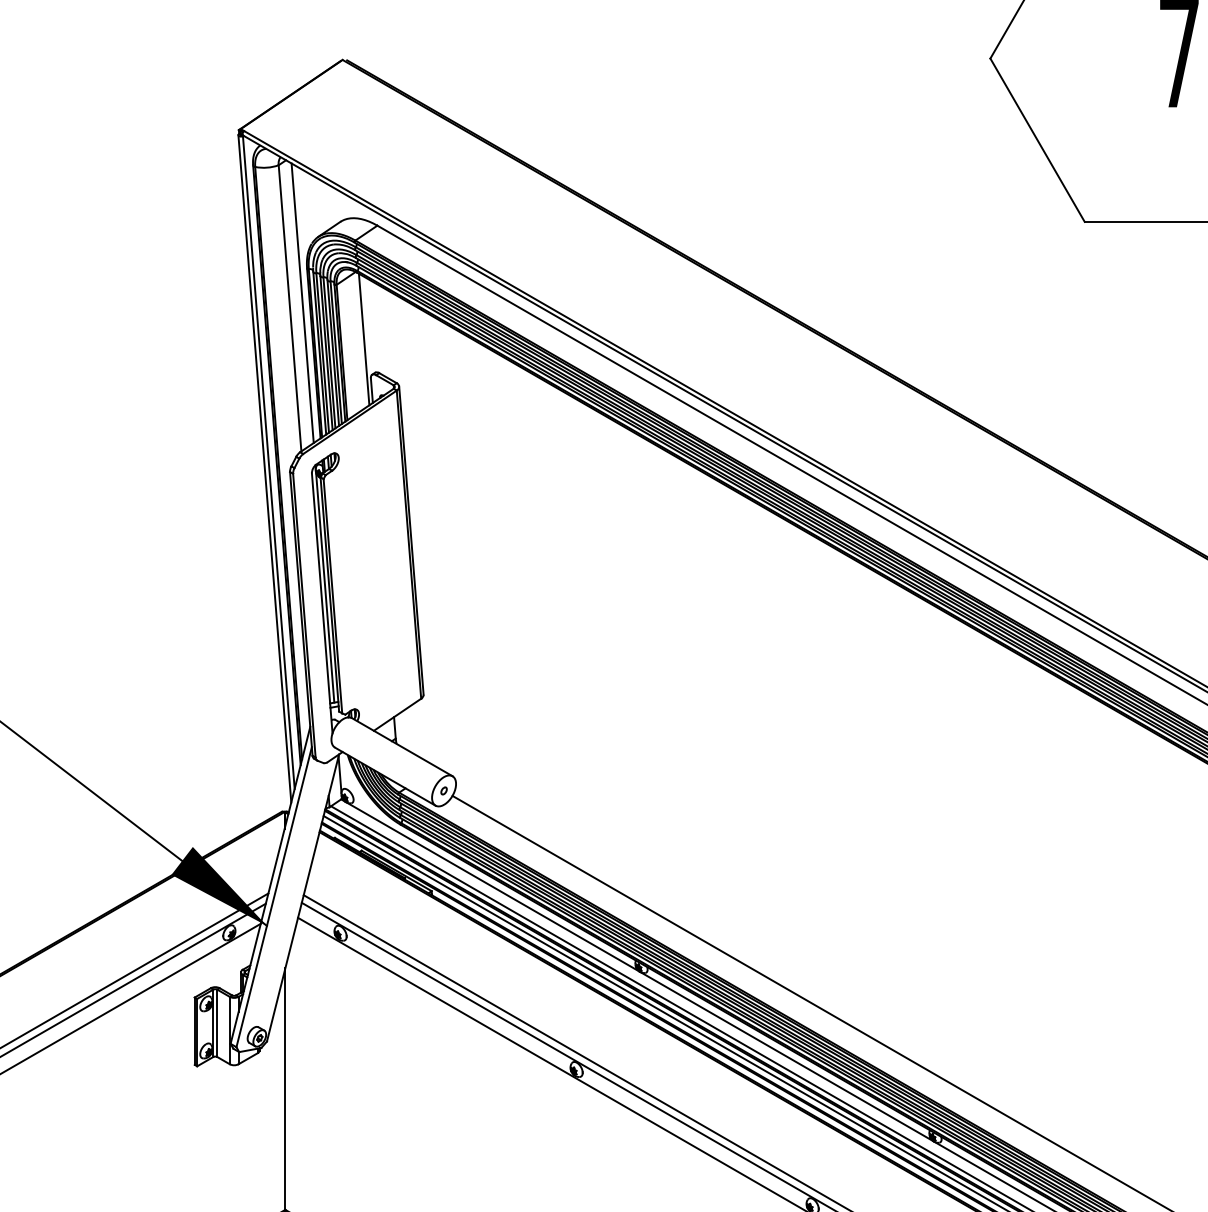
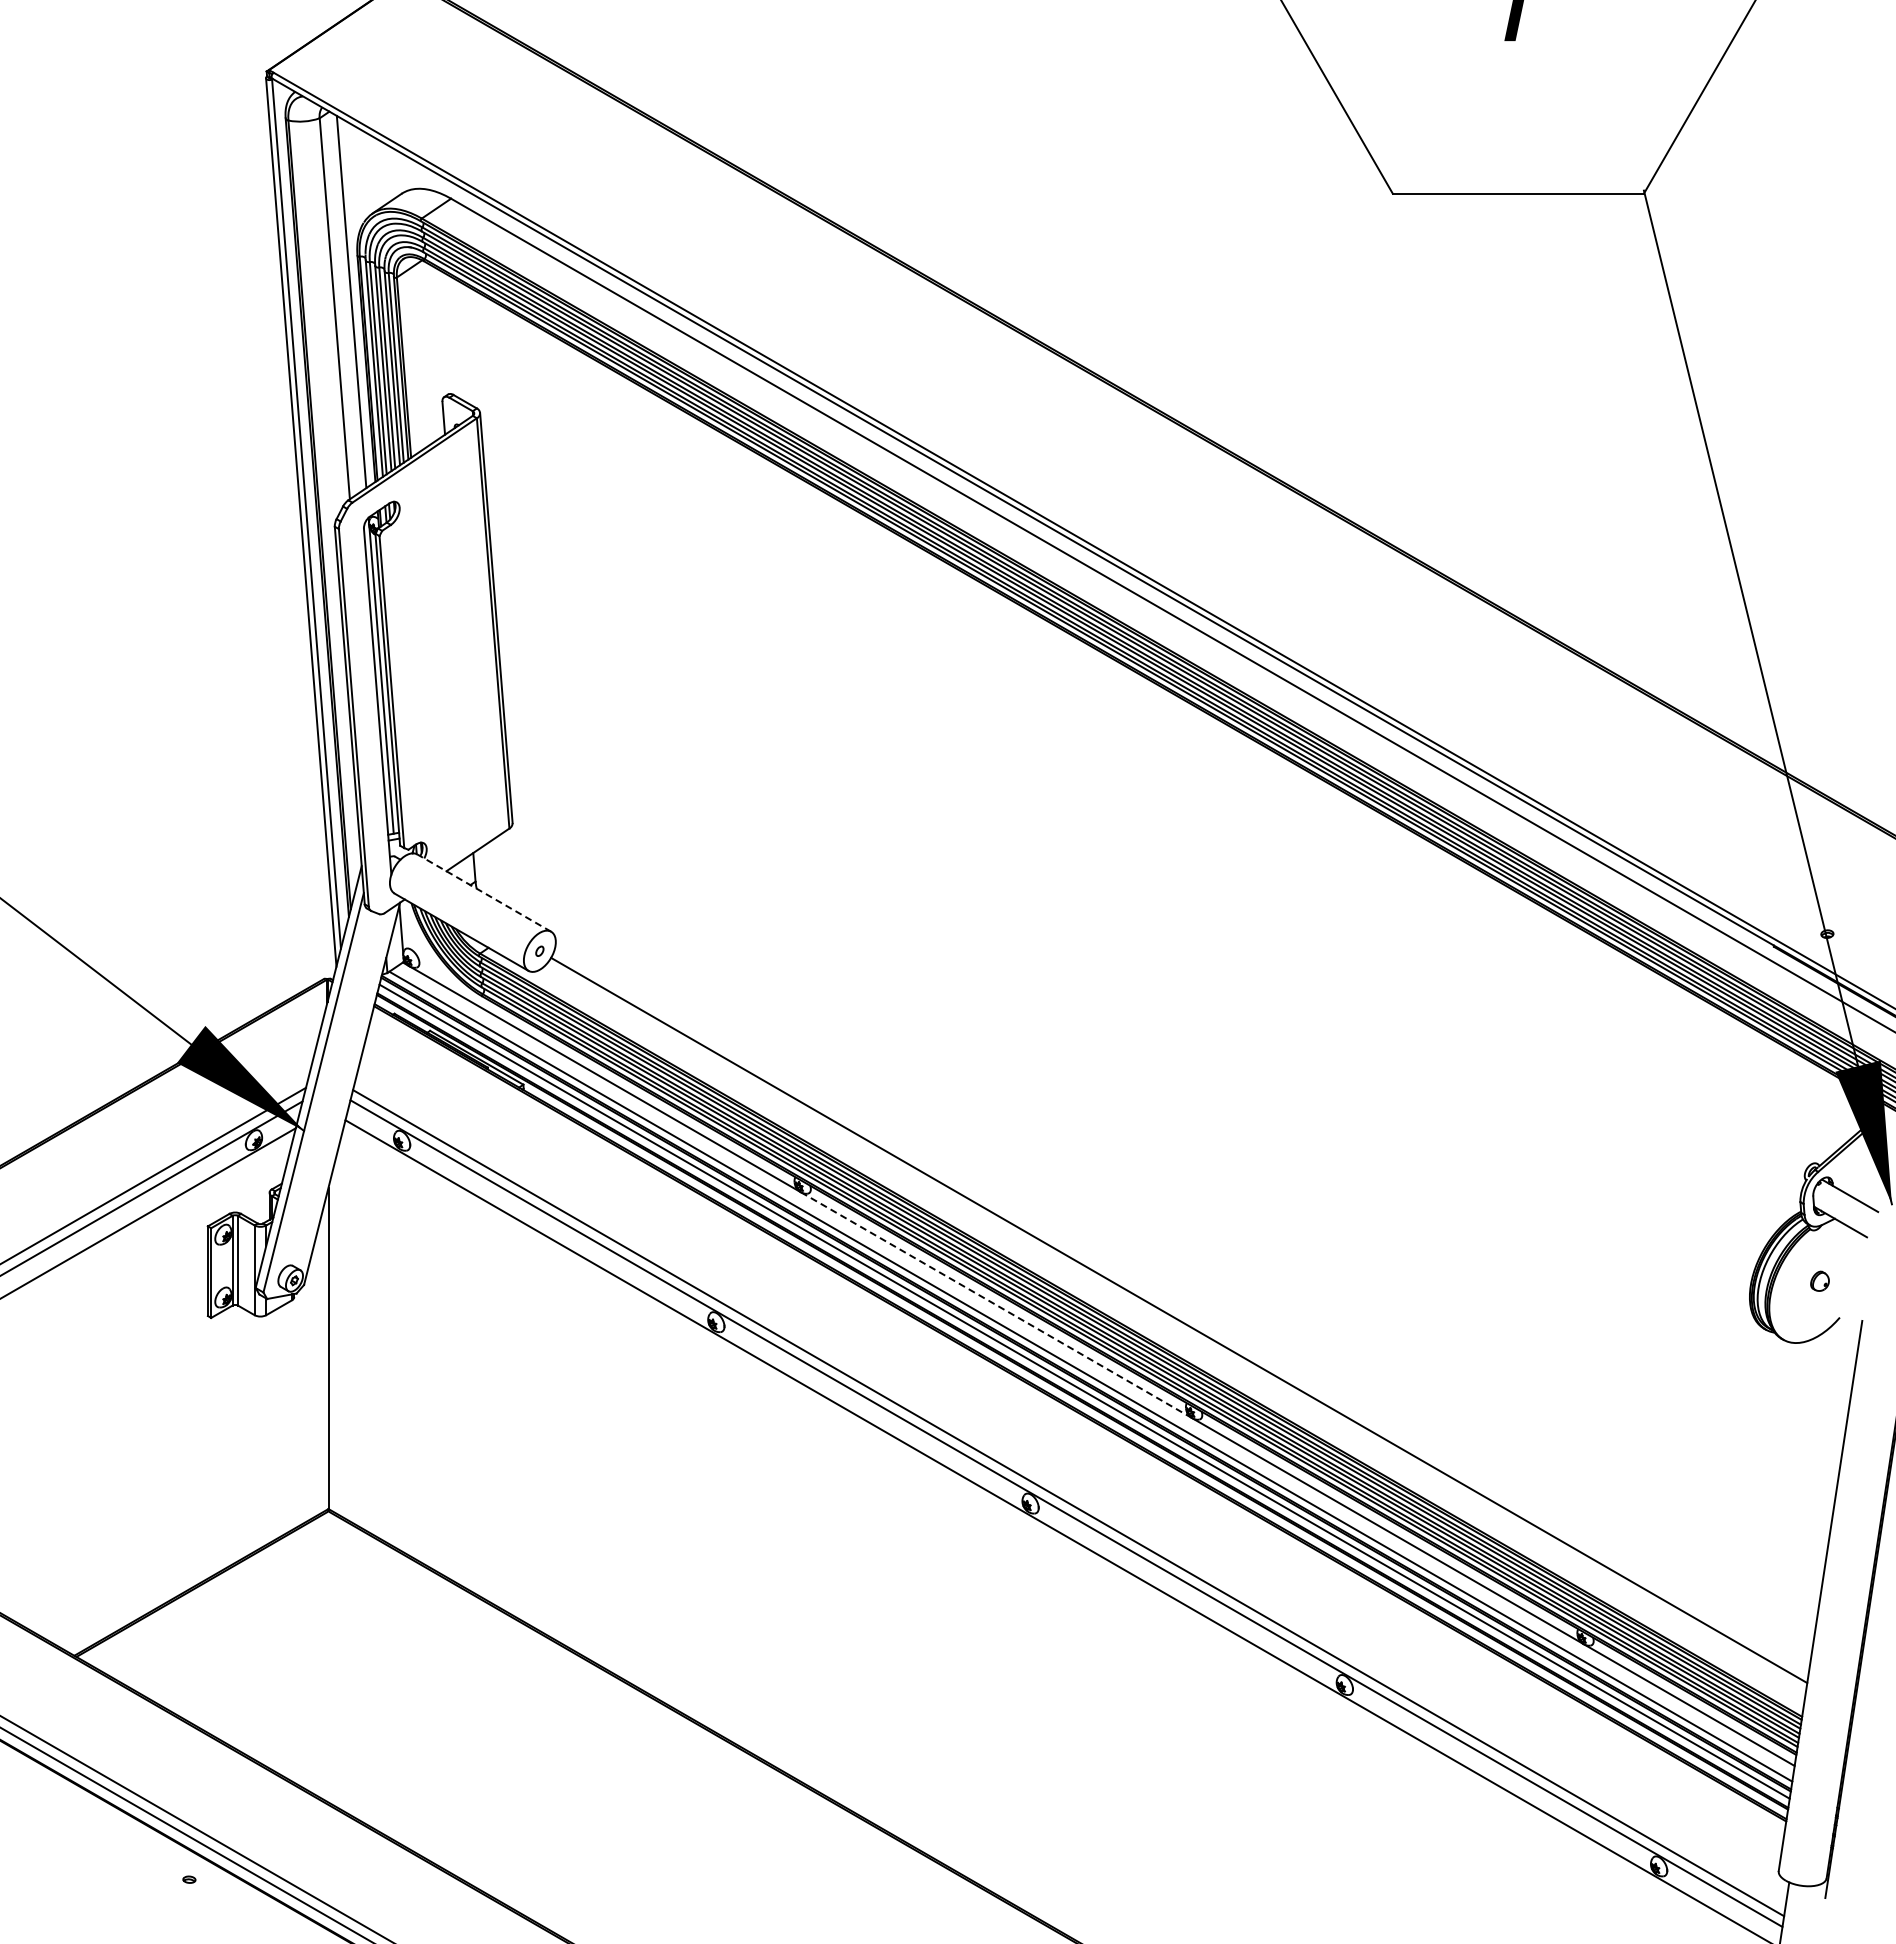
line: (364, 338) -> (433, 349), removed
line: (401, 746) -> (483, 892), solid -> dashed
line: (787, 1056) -> (996, 1305), solid -> dashed

